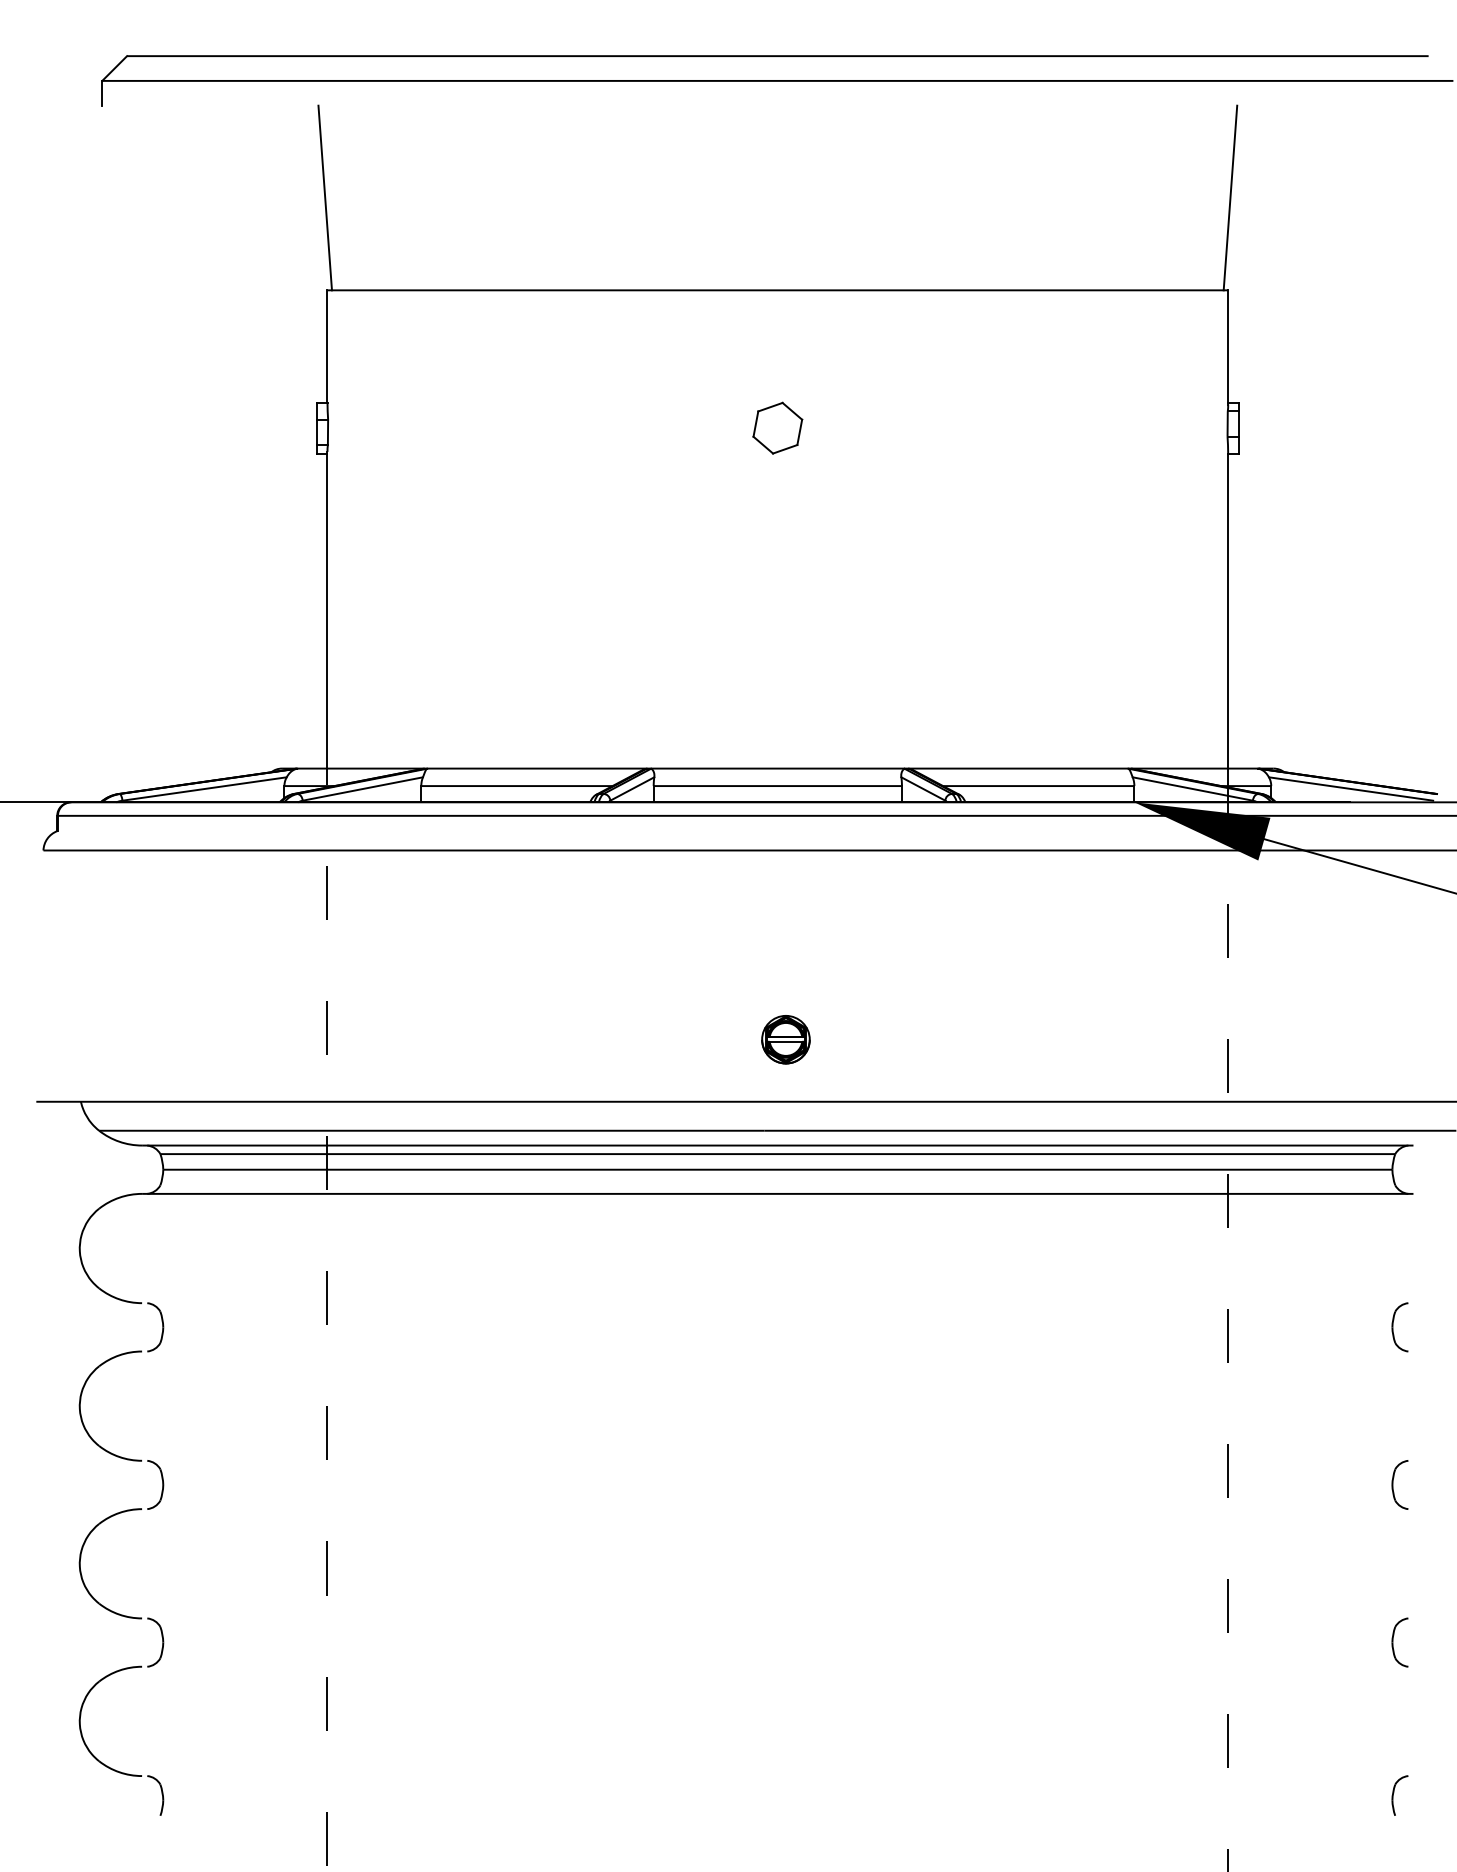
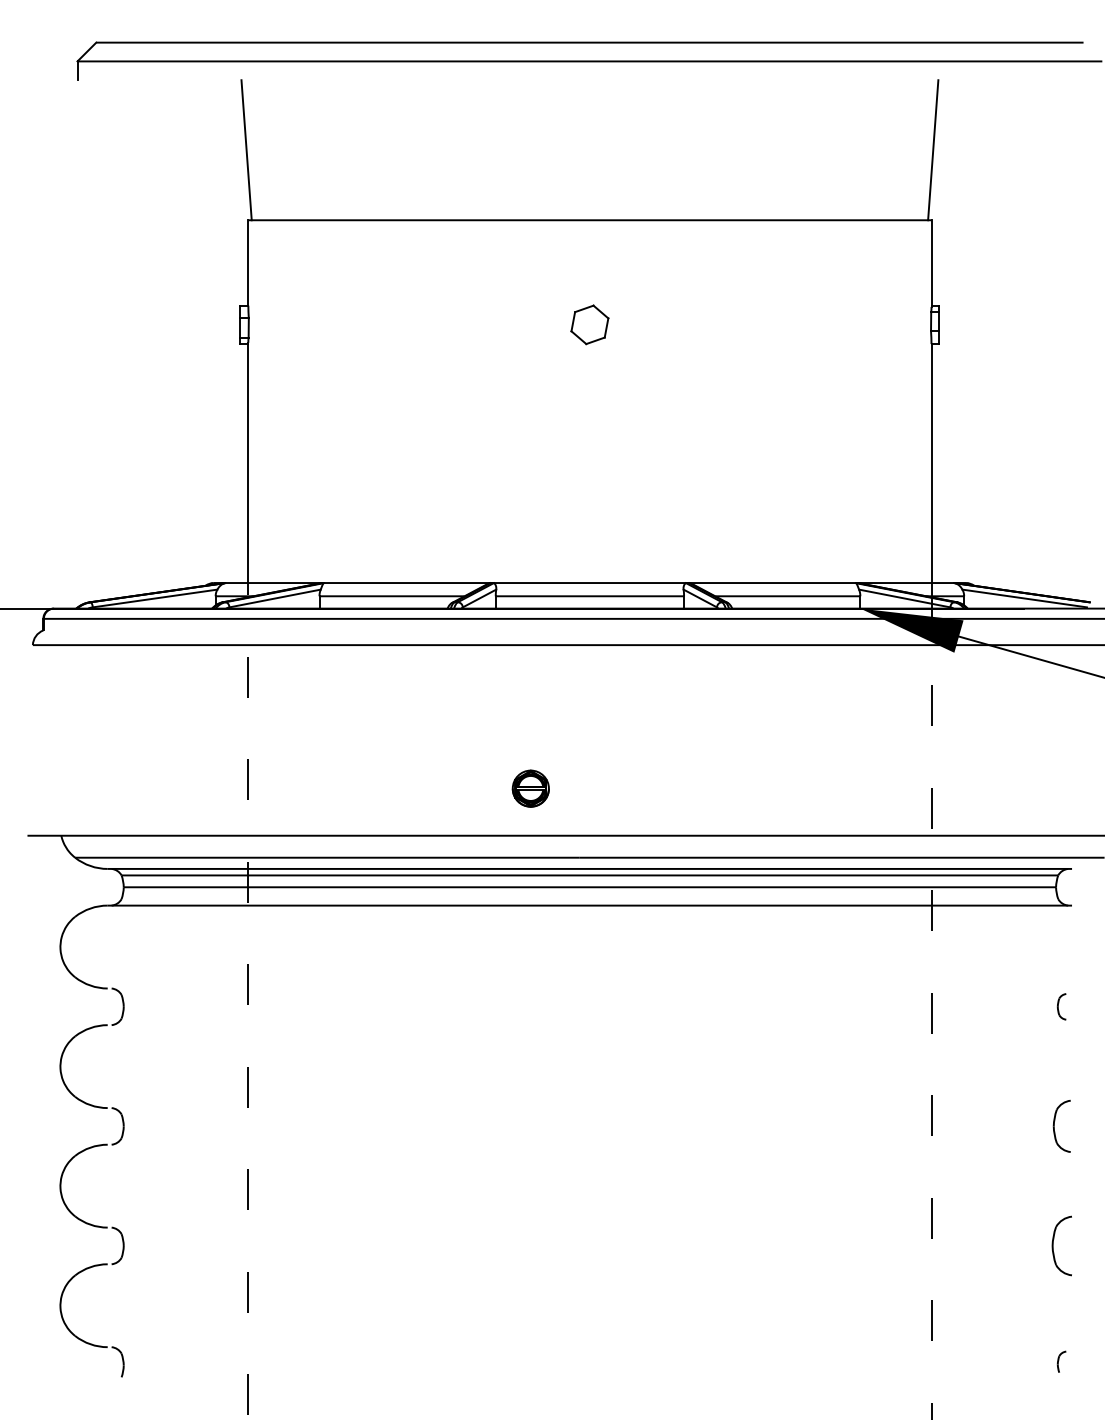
part: (785, 1039) -> (530, 788), moved
part: (1399, 1327) -> (1061, 1006), size x0.7
part: (1399, 1484) -> (1061, 1126), size x1.4
part: (1399, 1642) -> (1061, 1245), size x1.6
part: (1399, 1795) -> (1061, 1361), size x0.7

